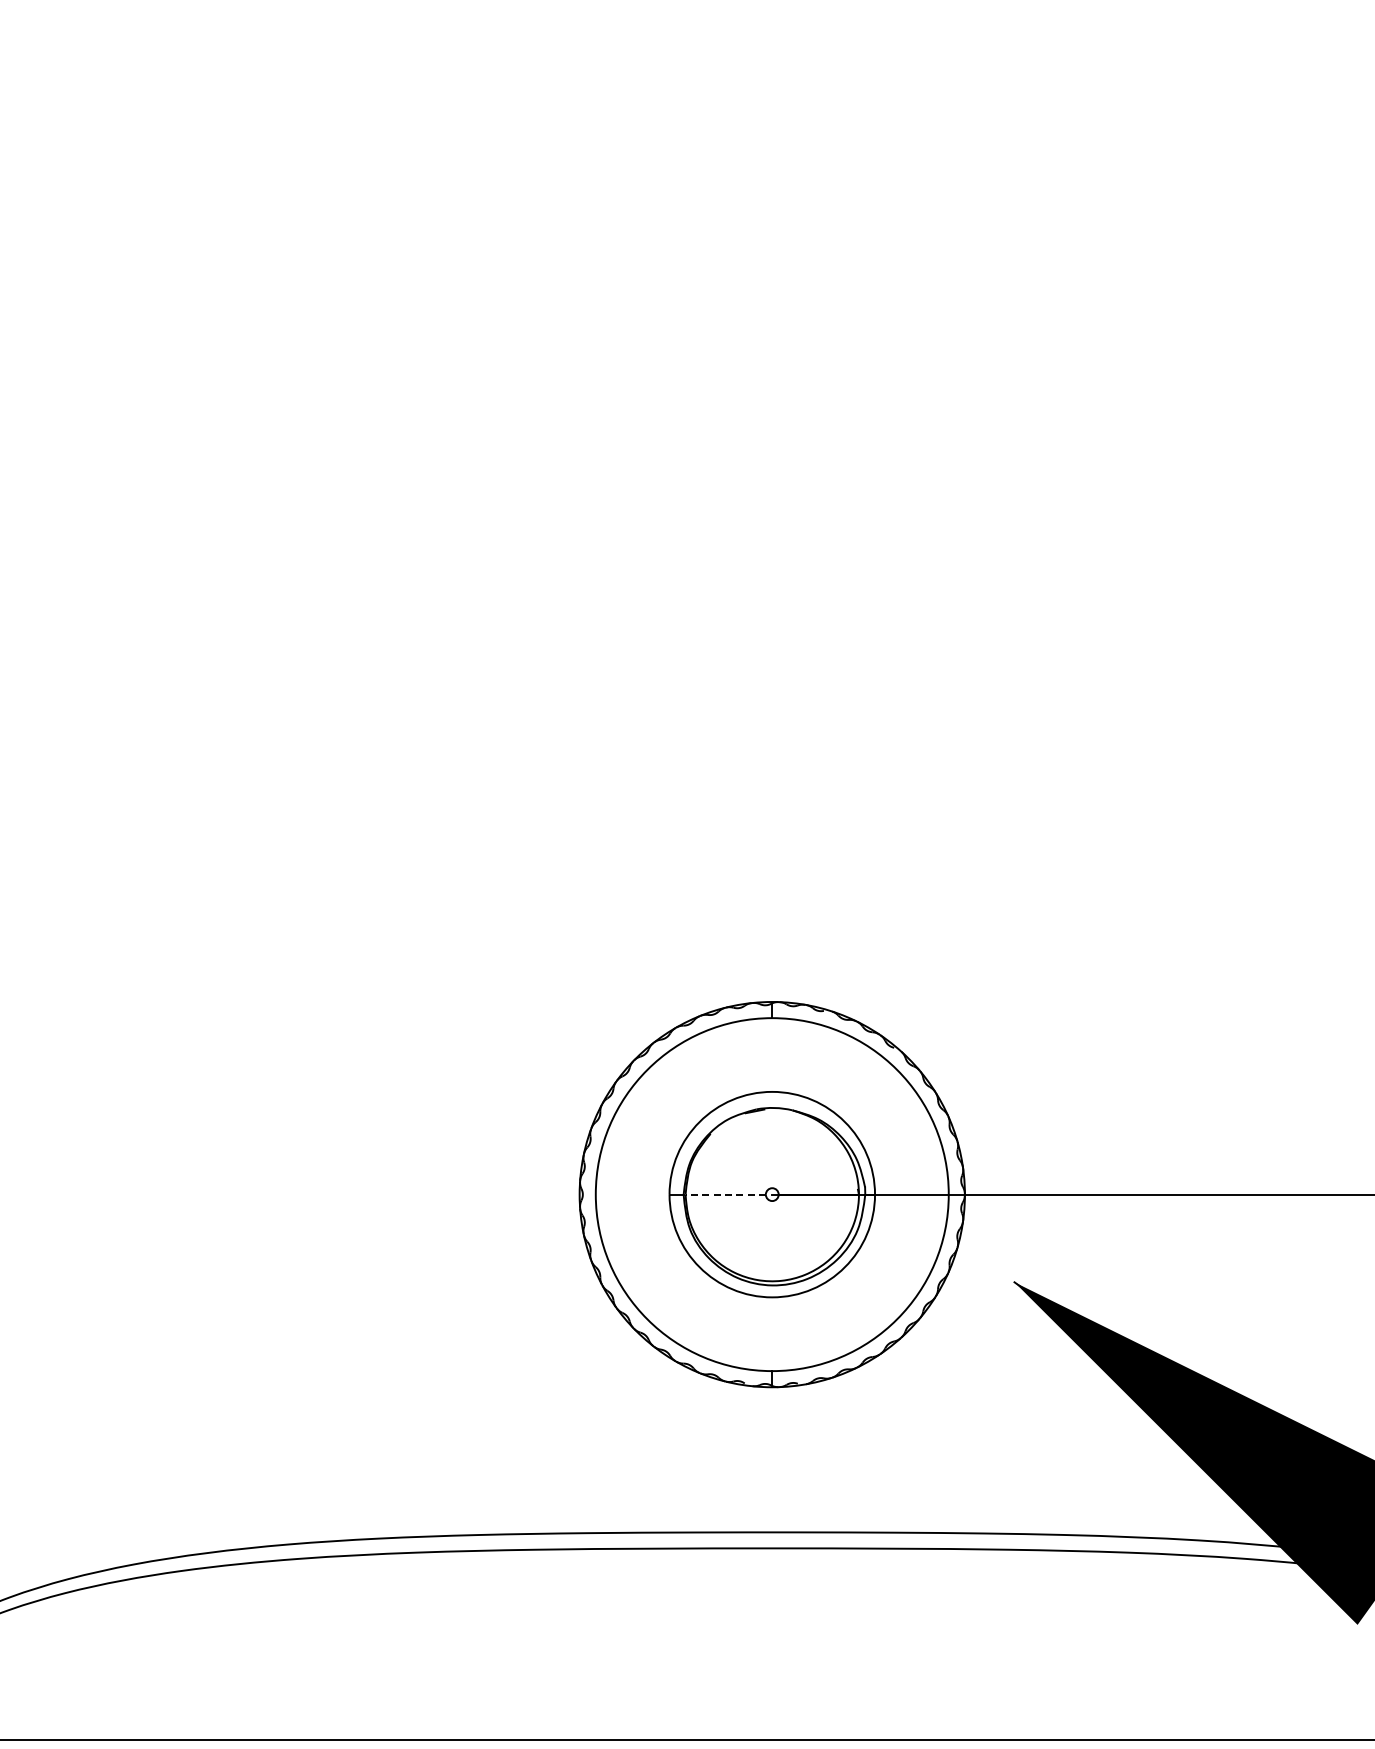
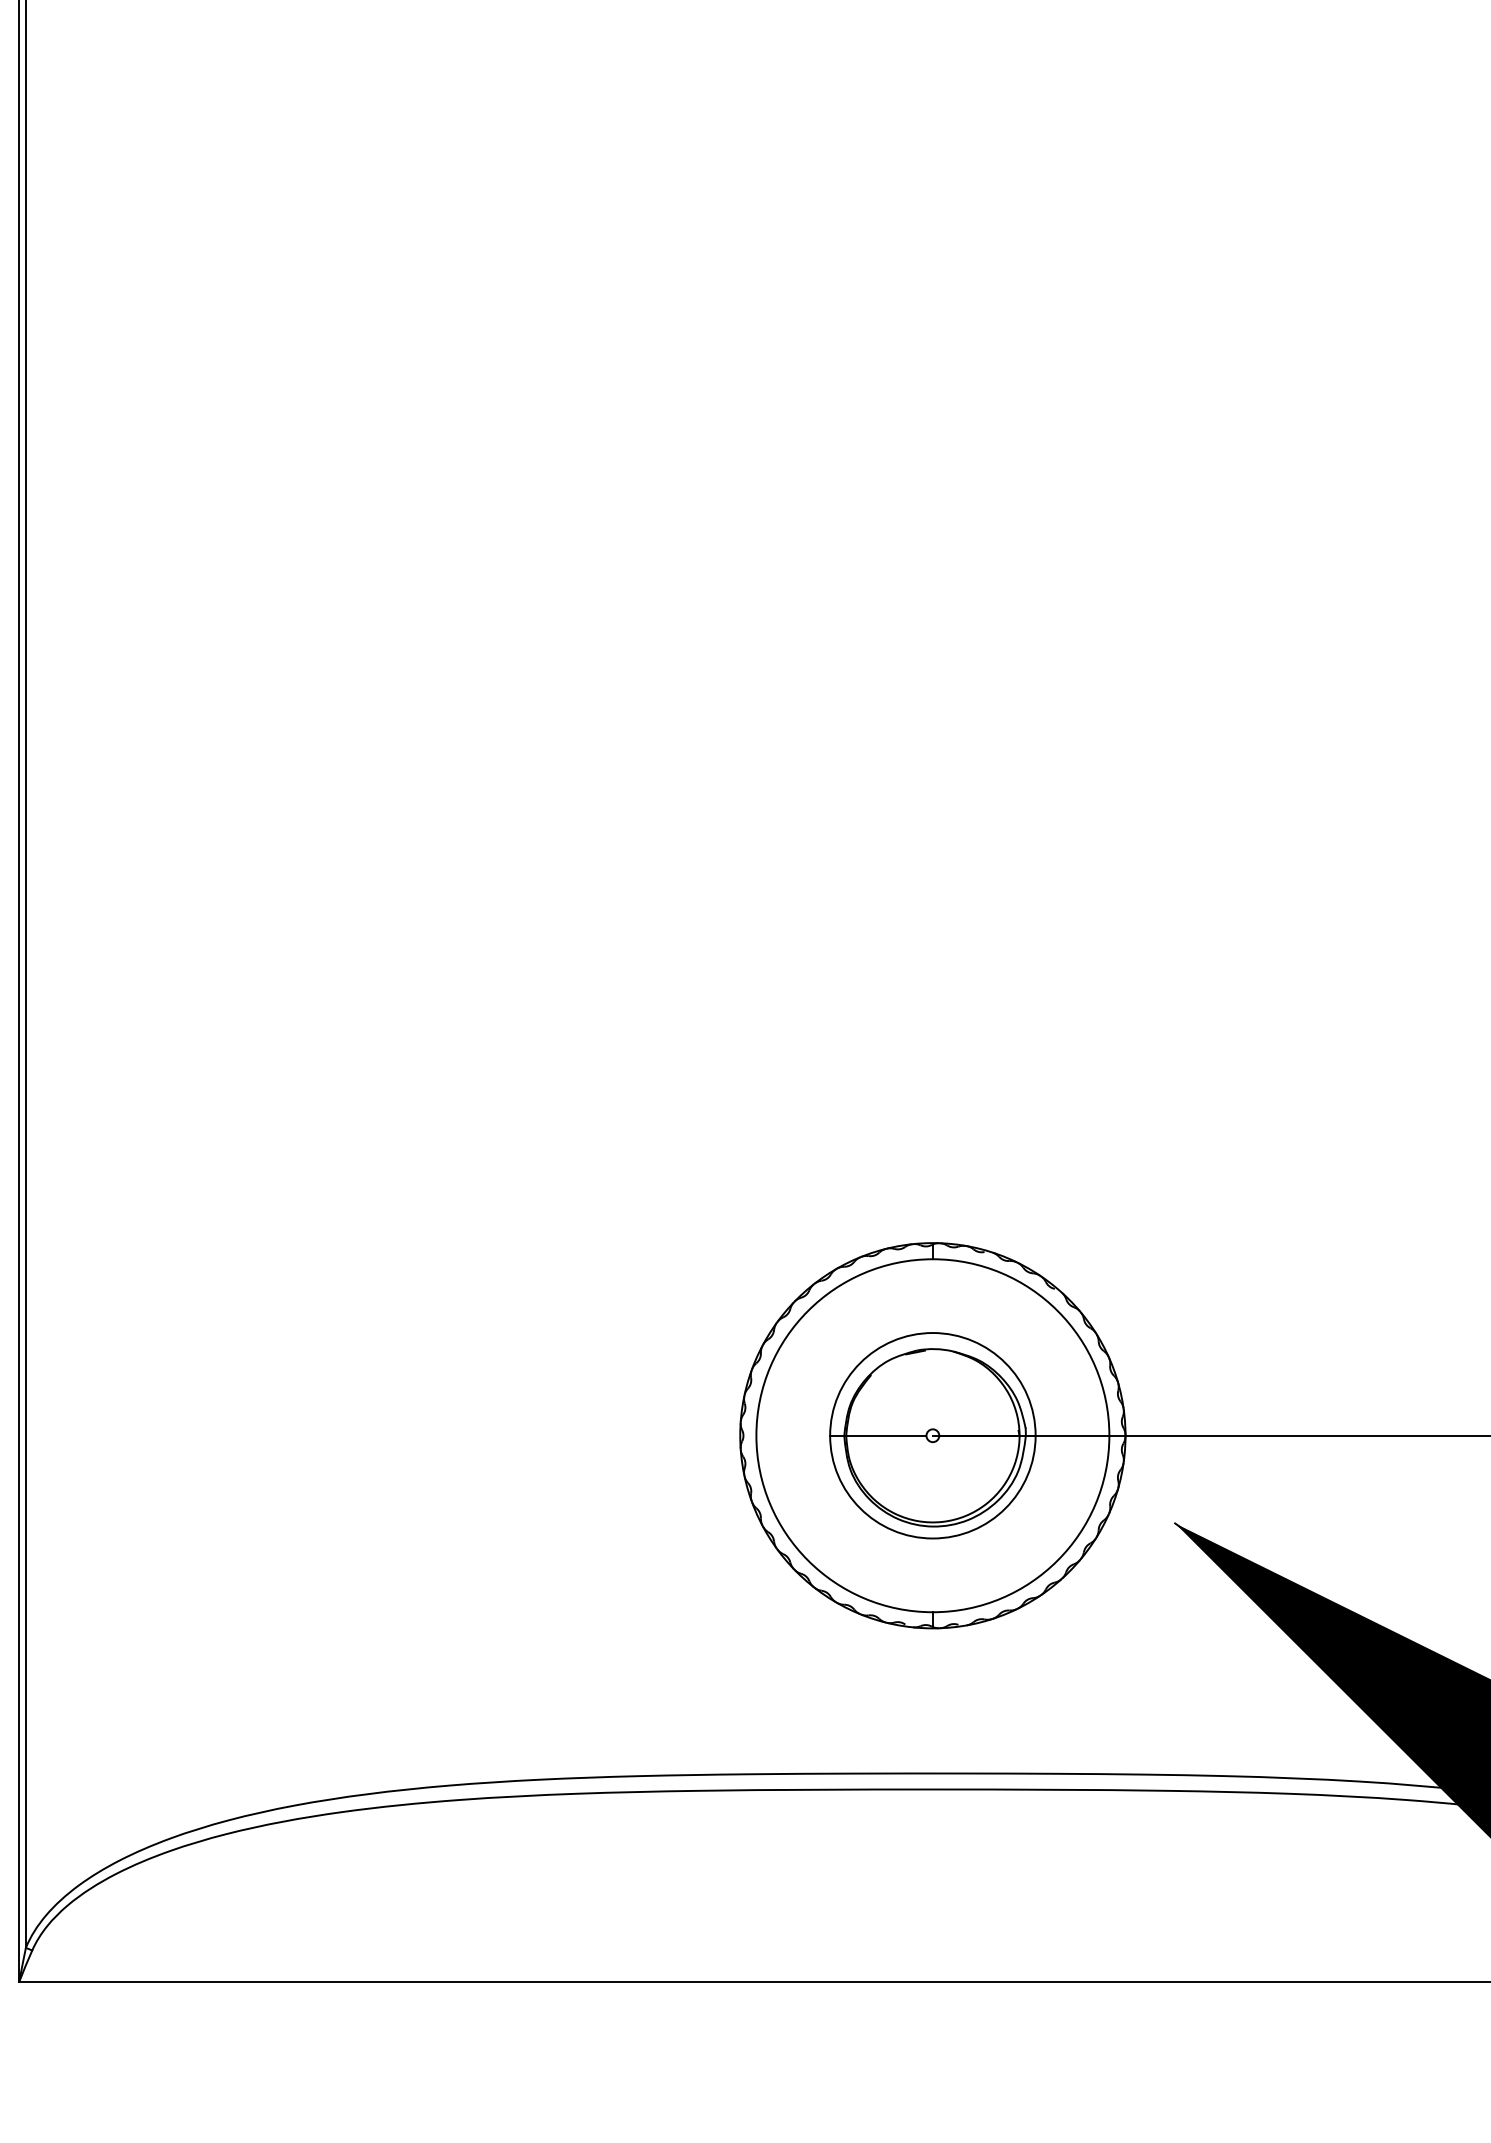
line: (724, 1194) -> (885, 1435), dashed -> solid

